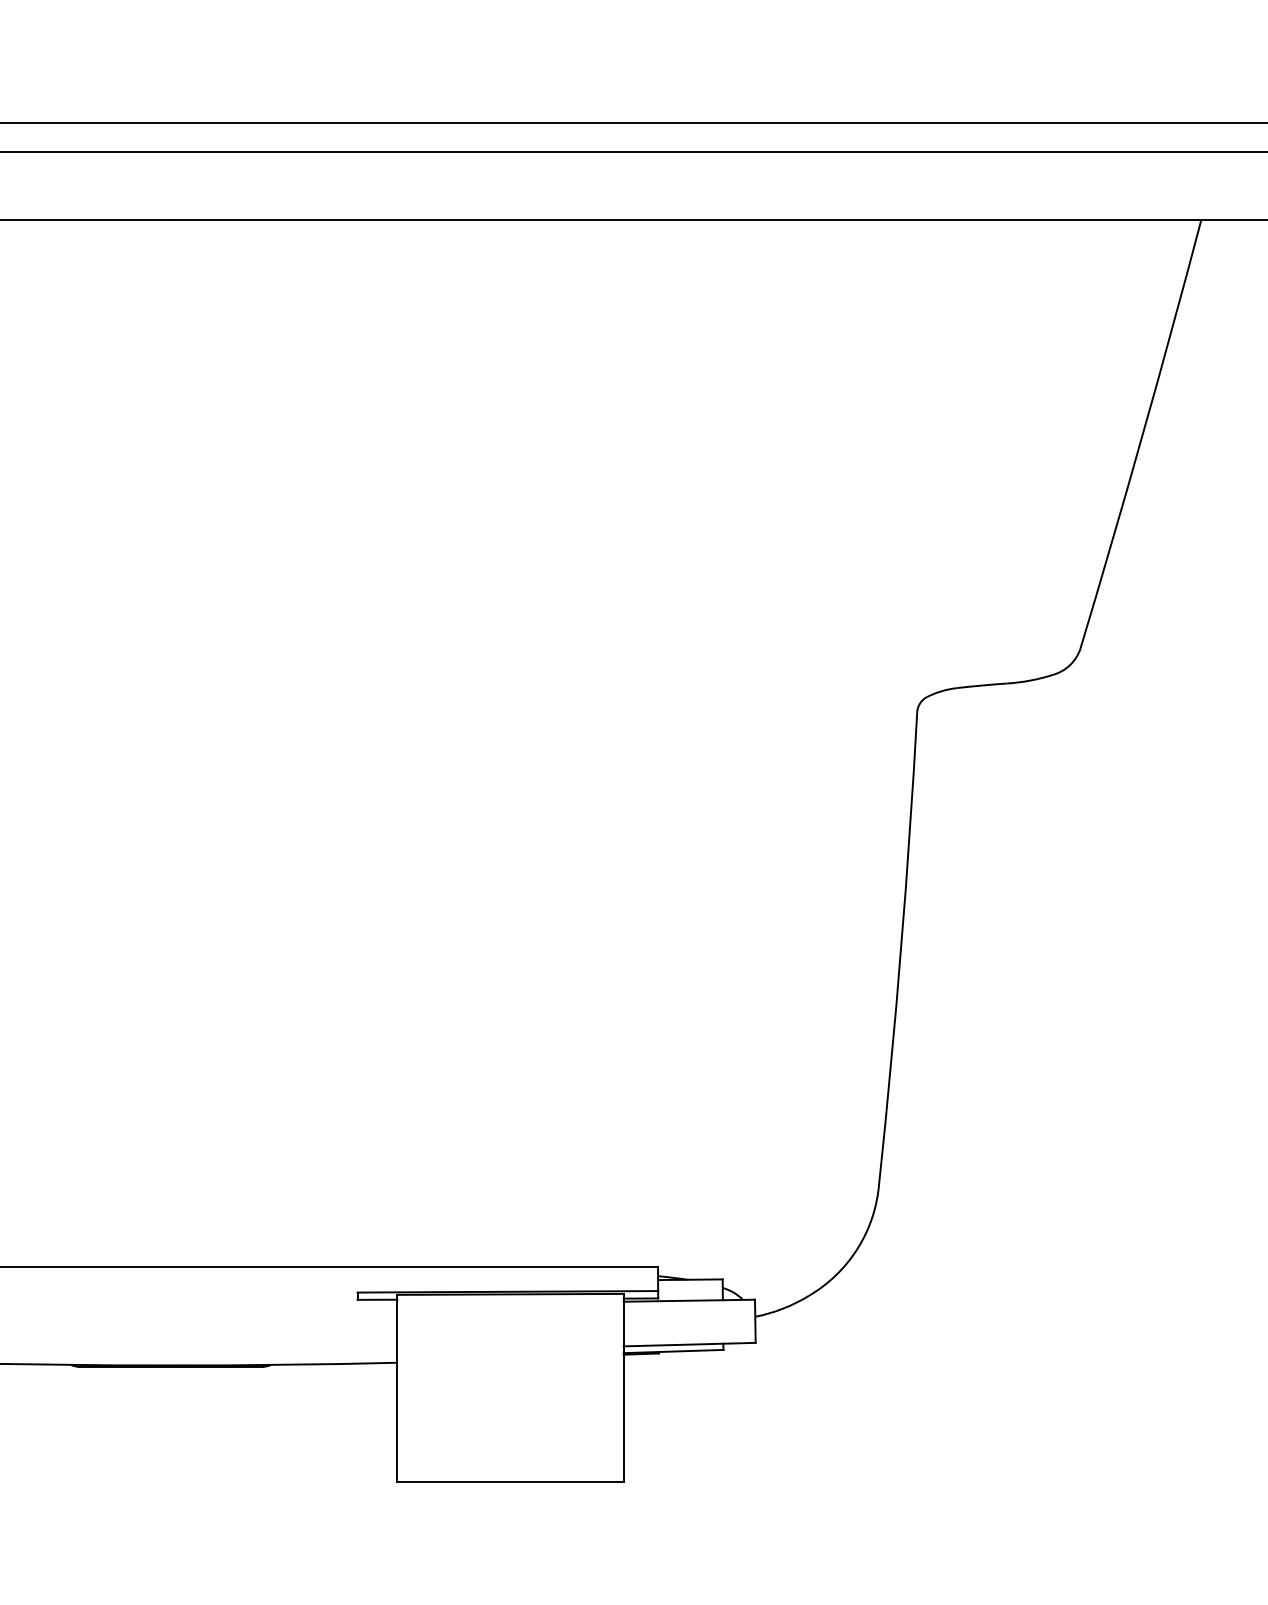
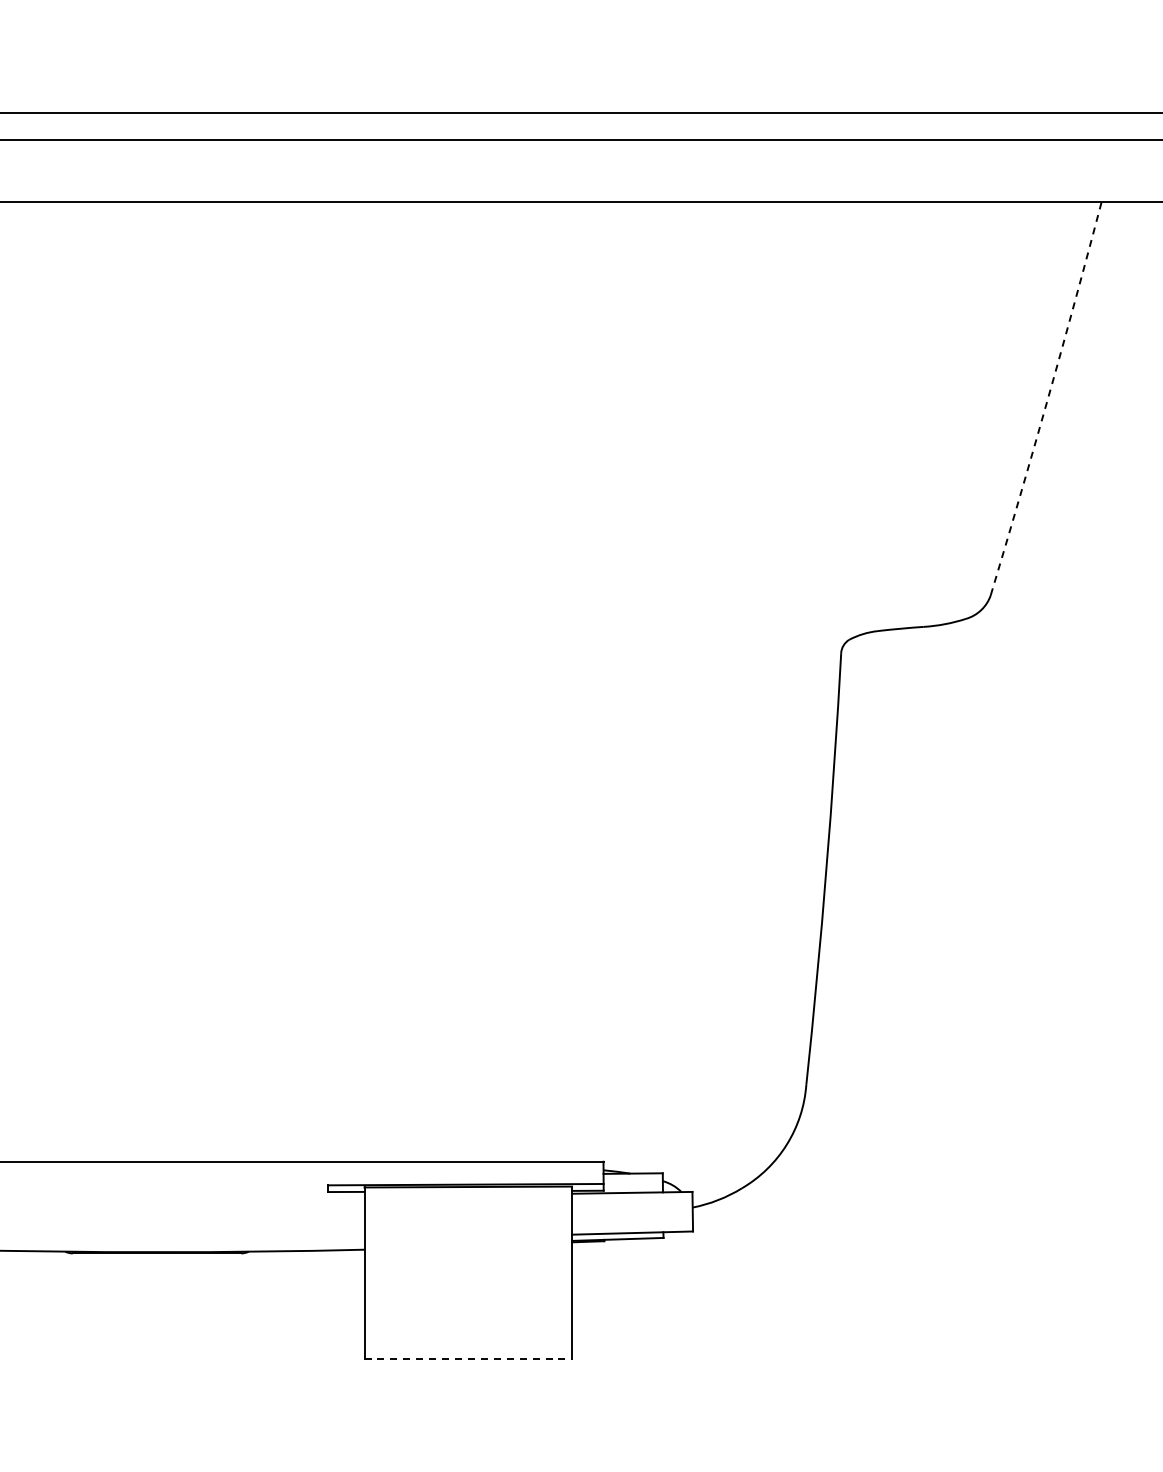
arc: (1142, 435) -> (1047, 399), solid -> dashed
line: (510, 1481) -> (468, 1358), solid -> dashed

